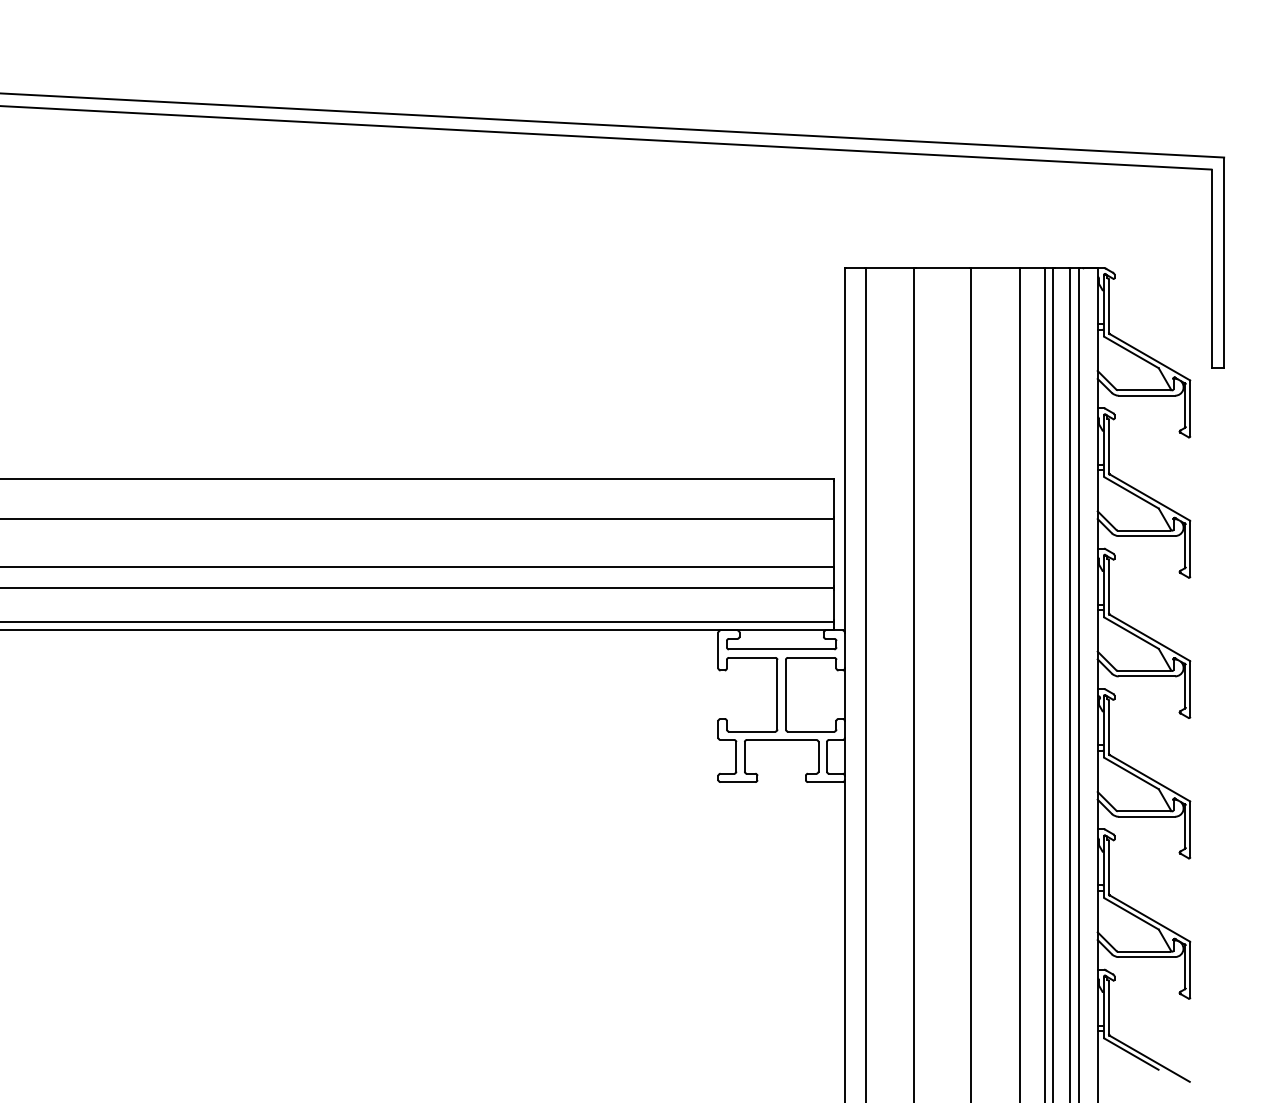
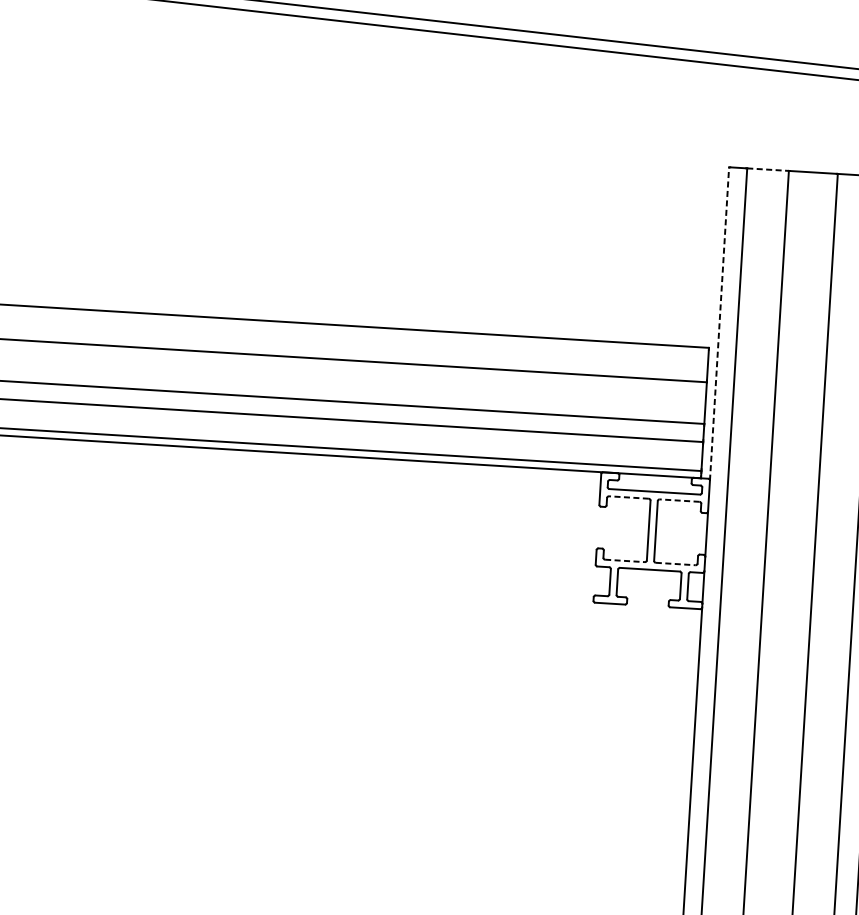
line: (890, 268) -> (768, 170), solid -> dashed
line: (844, 449) -> (719, 323), solid -> dashed
line: (751, 657) -> (628, 497), solid -> dashed
line: (810, 657) -> (679, 500), solid -> dashed
line: (752, 731) -> (625, 560), solid -> dashed
line: (811, 731) -> (676, 563), solid -> dashed

